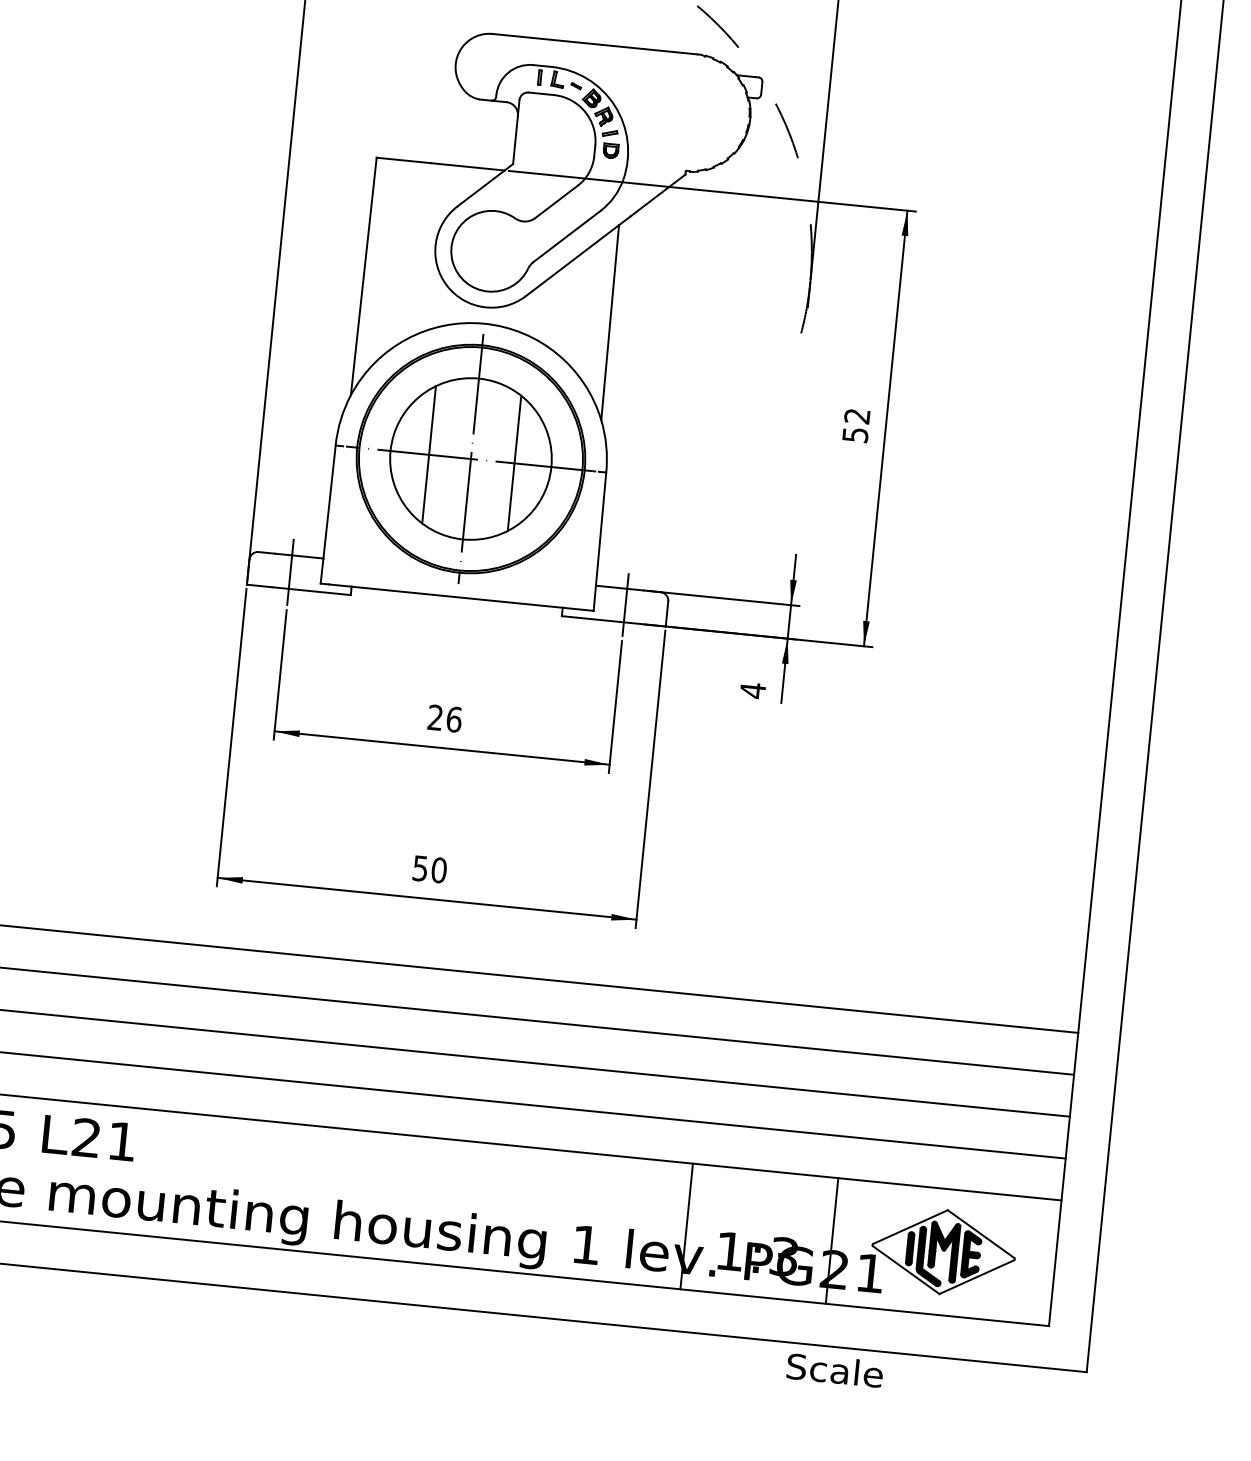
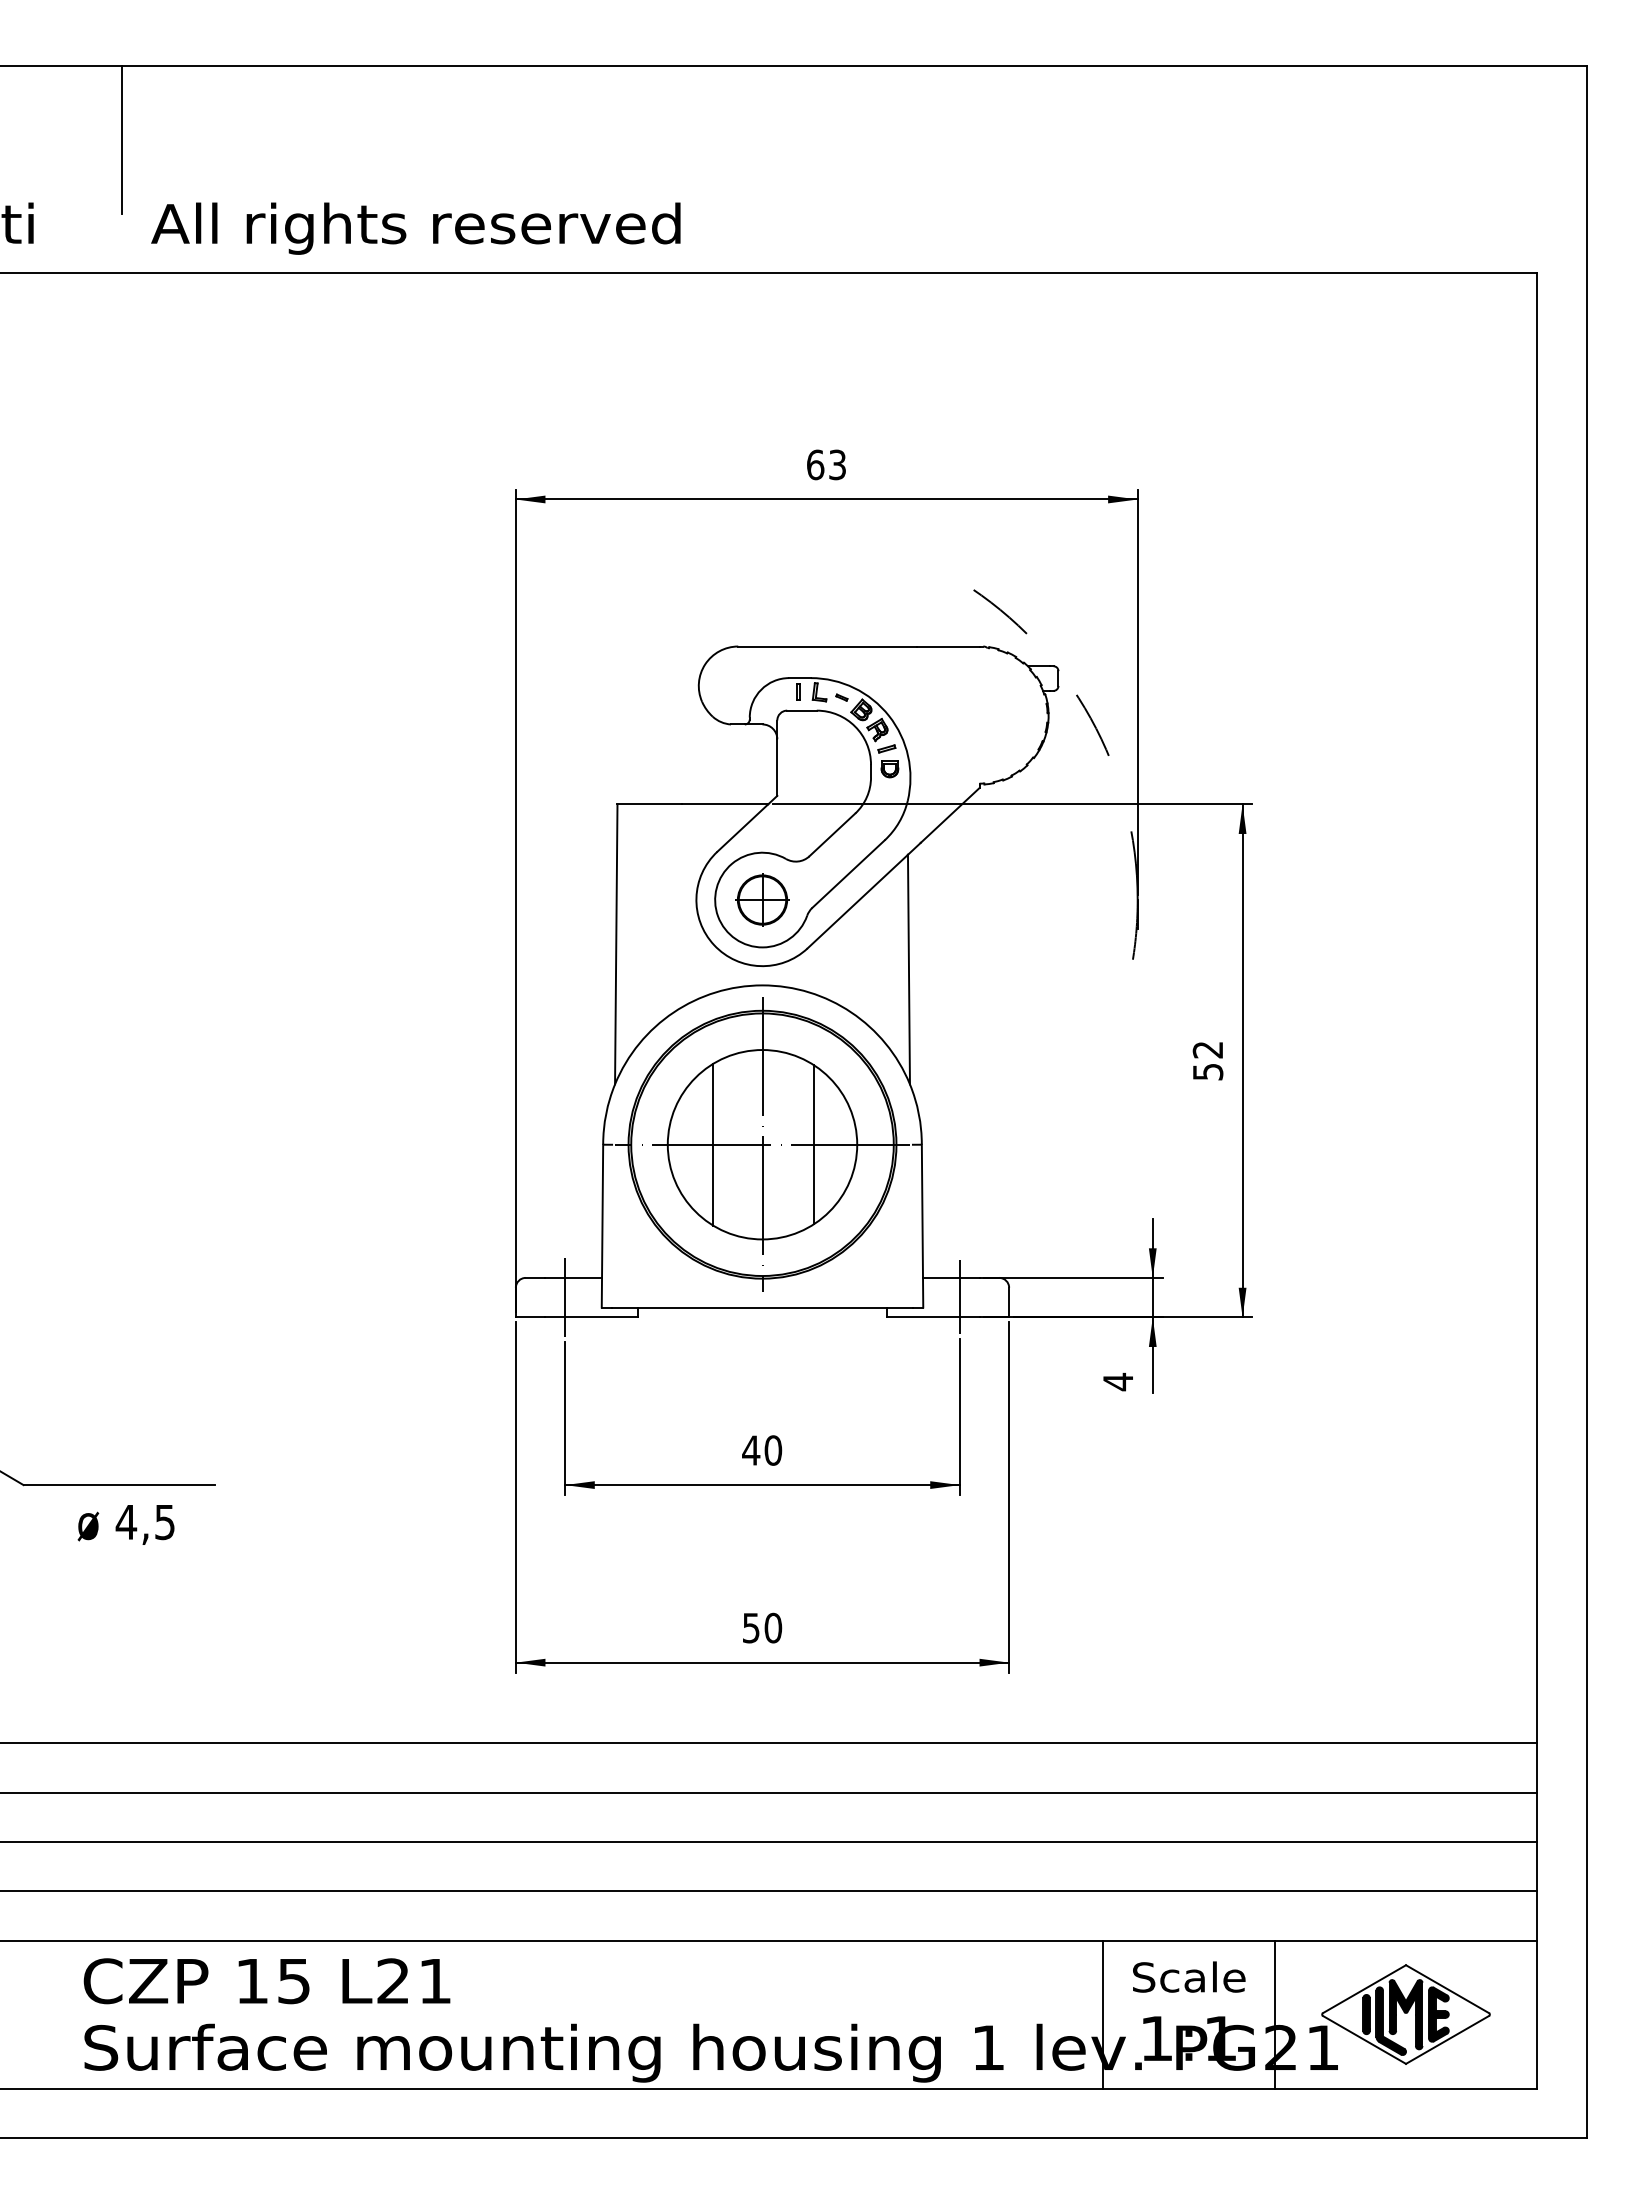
part: (491, 250) -> (762, 899), added
text: (445, 718) -> (762, 1450), 26 -> 40
text: (784, 1256) -> (1220, 2038), 1:3 -> 1:1
text: (835, 1369) -> (1189, 1976), moved

